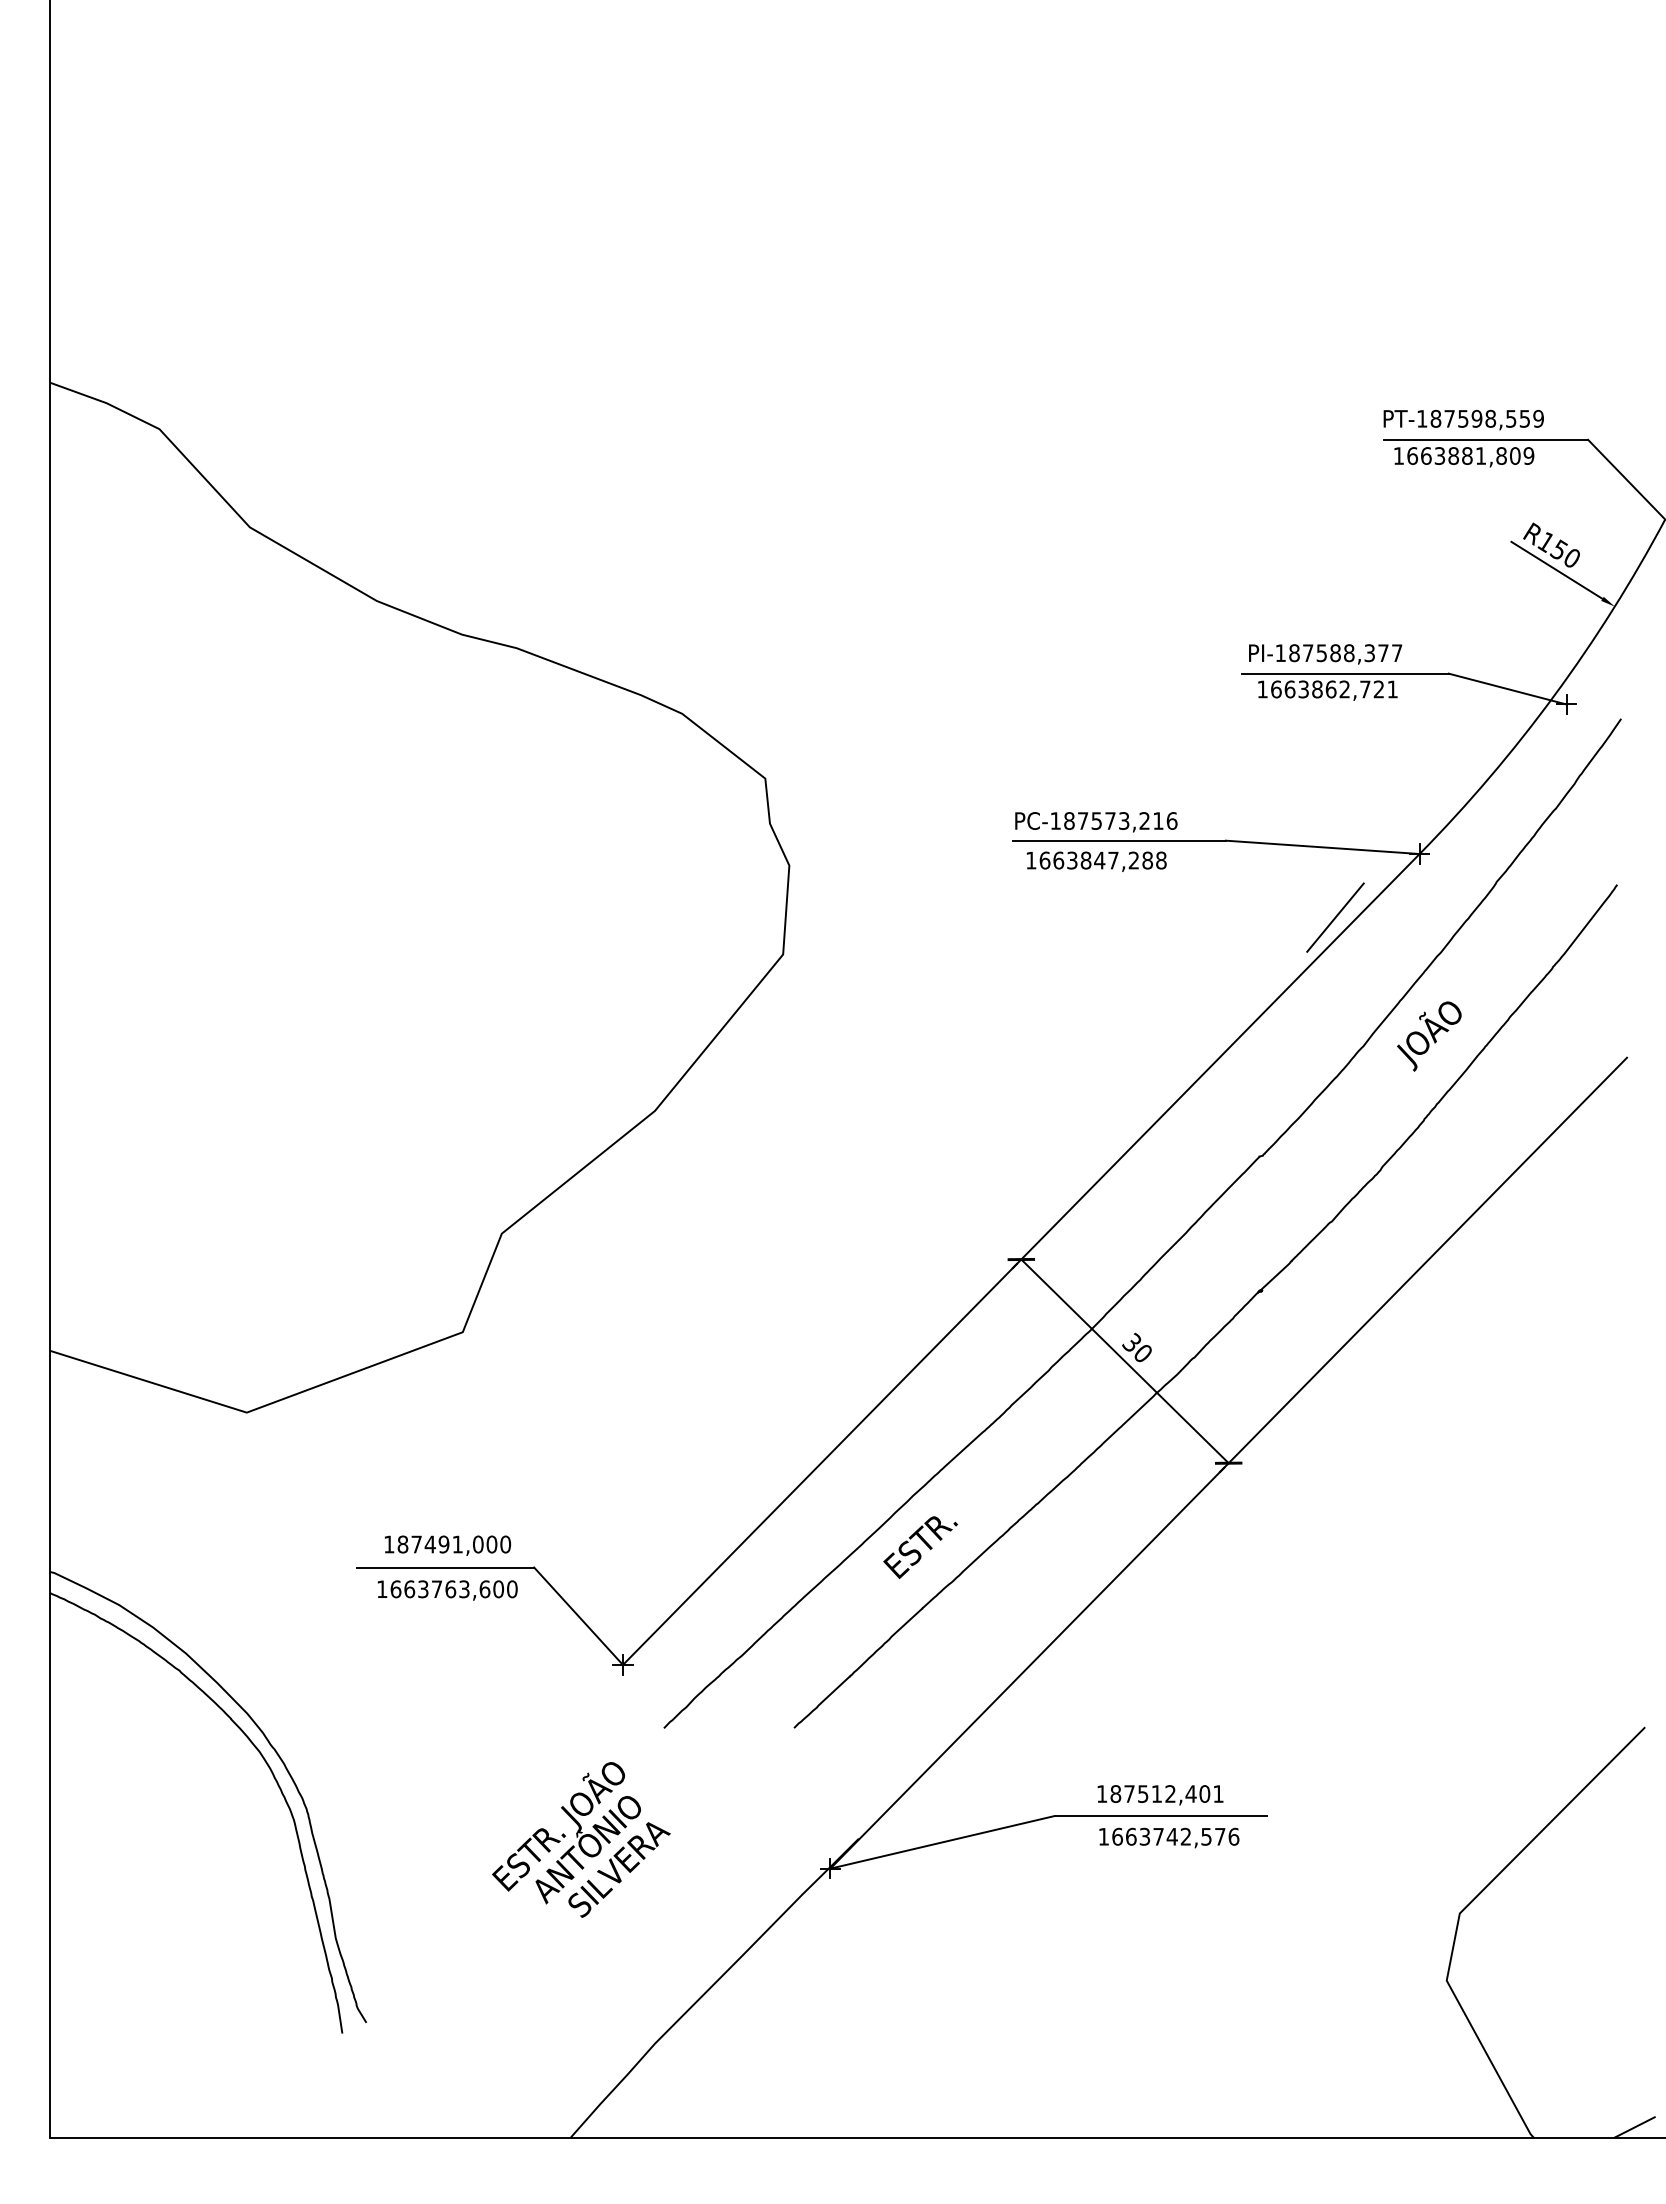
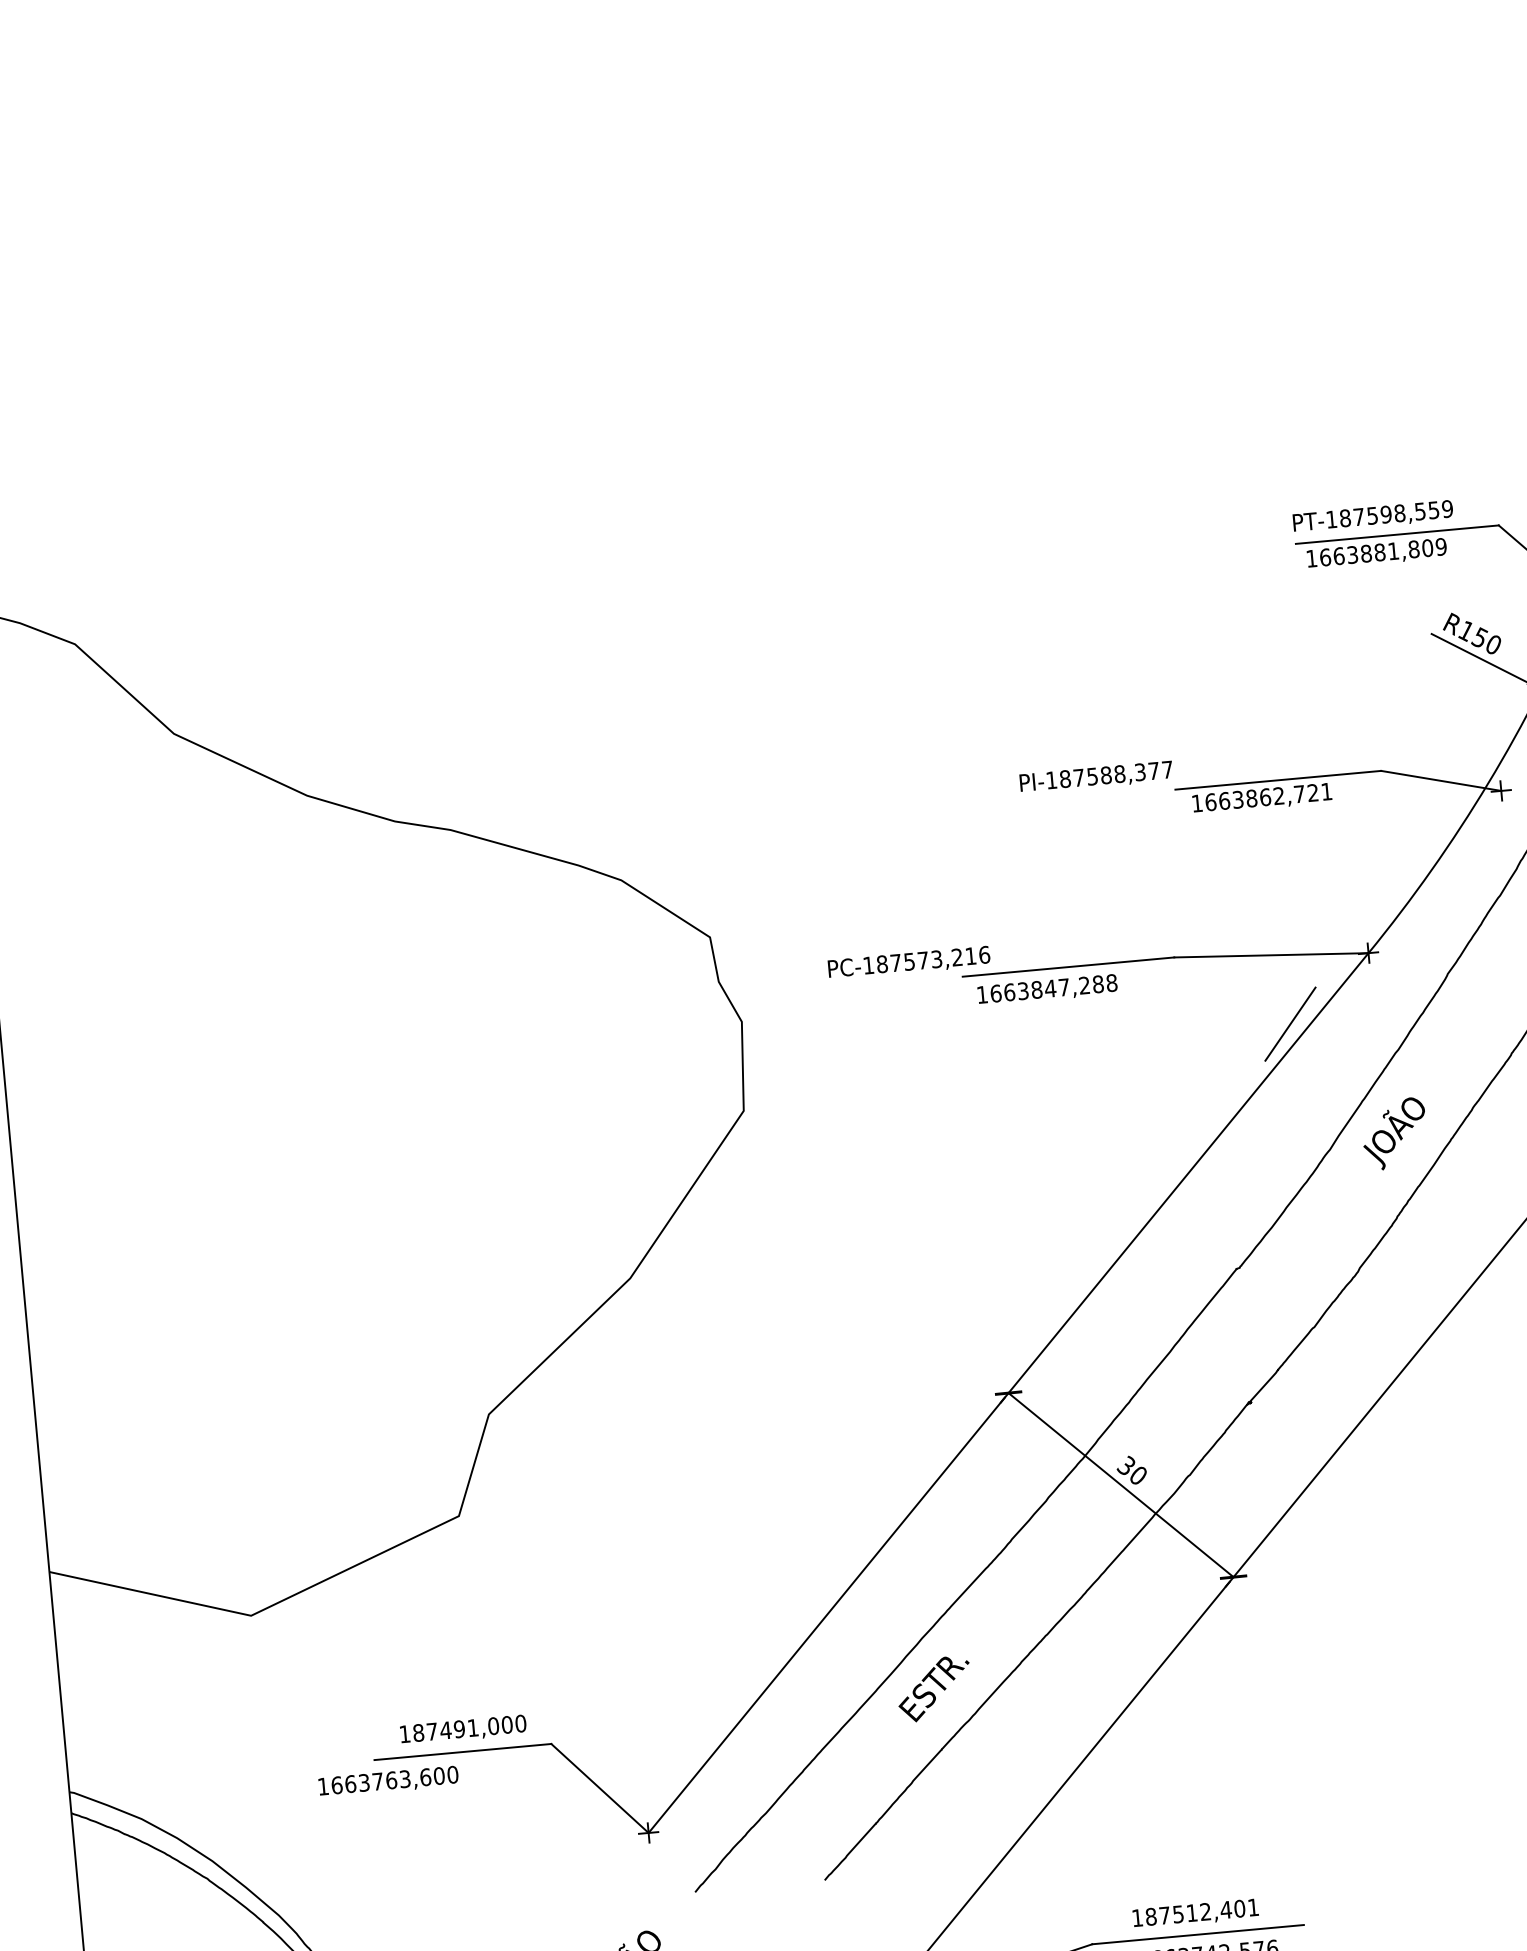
text: (1325, 654) -> (1096, 777), moved
text: (1096, 822) -> (909, 963), moved
text: (447, 1590) -> (388, 1781), moved

